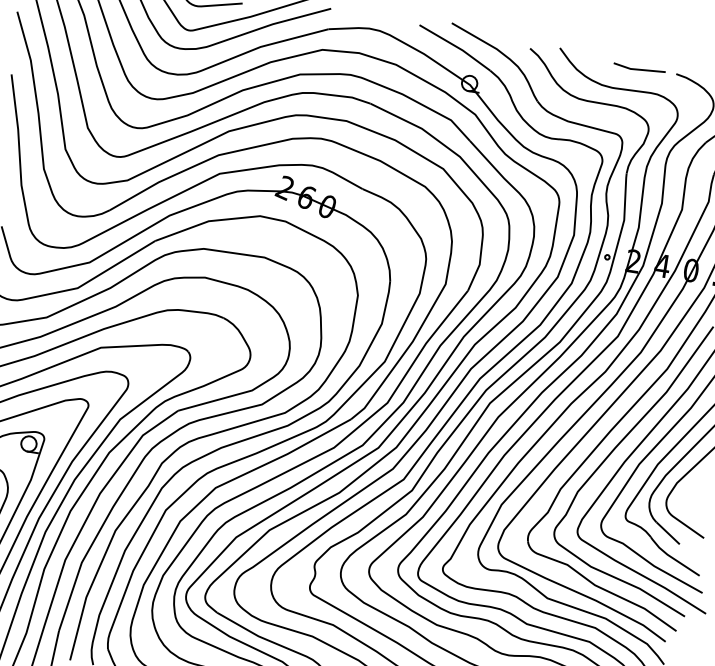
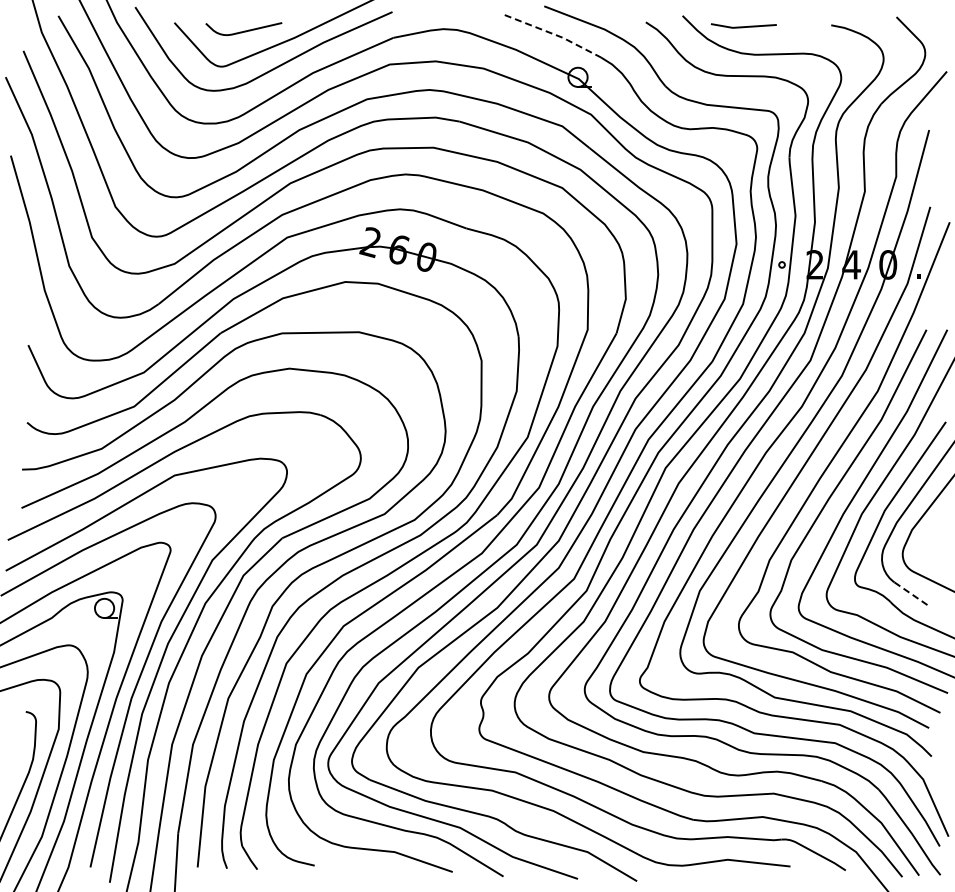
line: (456, 46) -> (554, 34), solid -> dashed
line: (639, 69) -> (743, 26), moved
line: (667, 533) -> (910, 593), solid -> dashed

